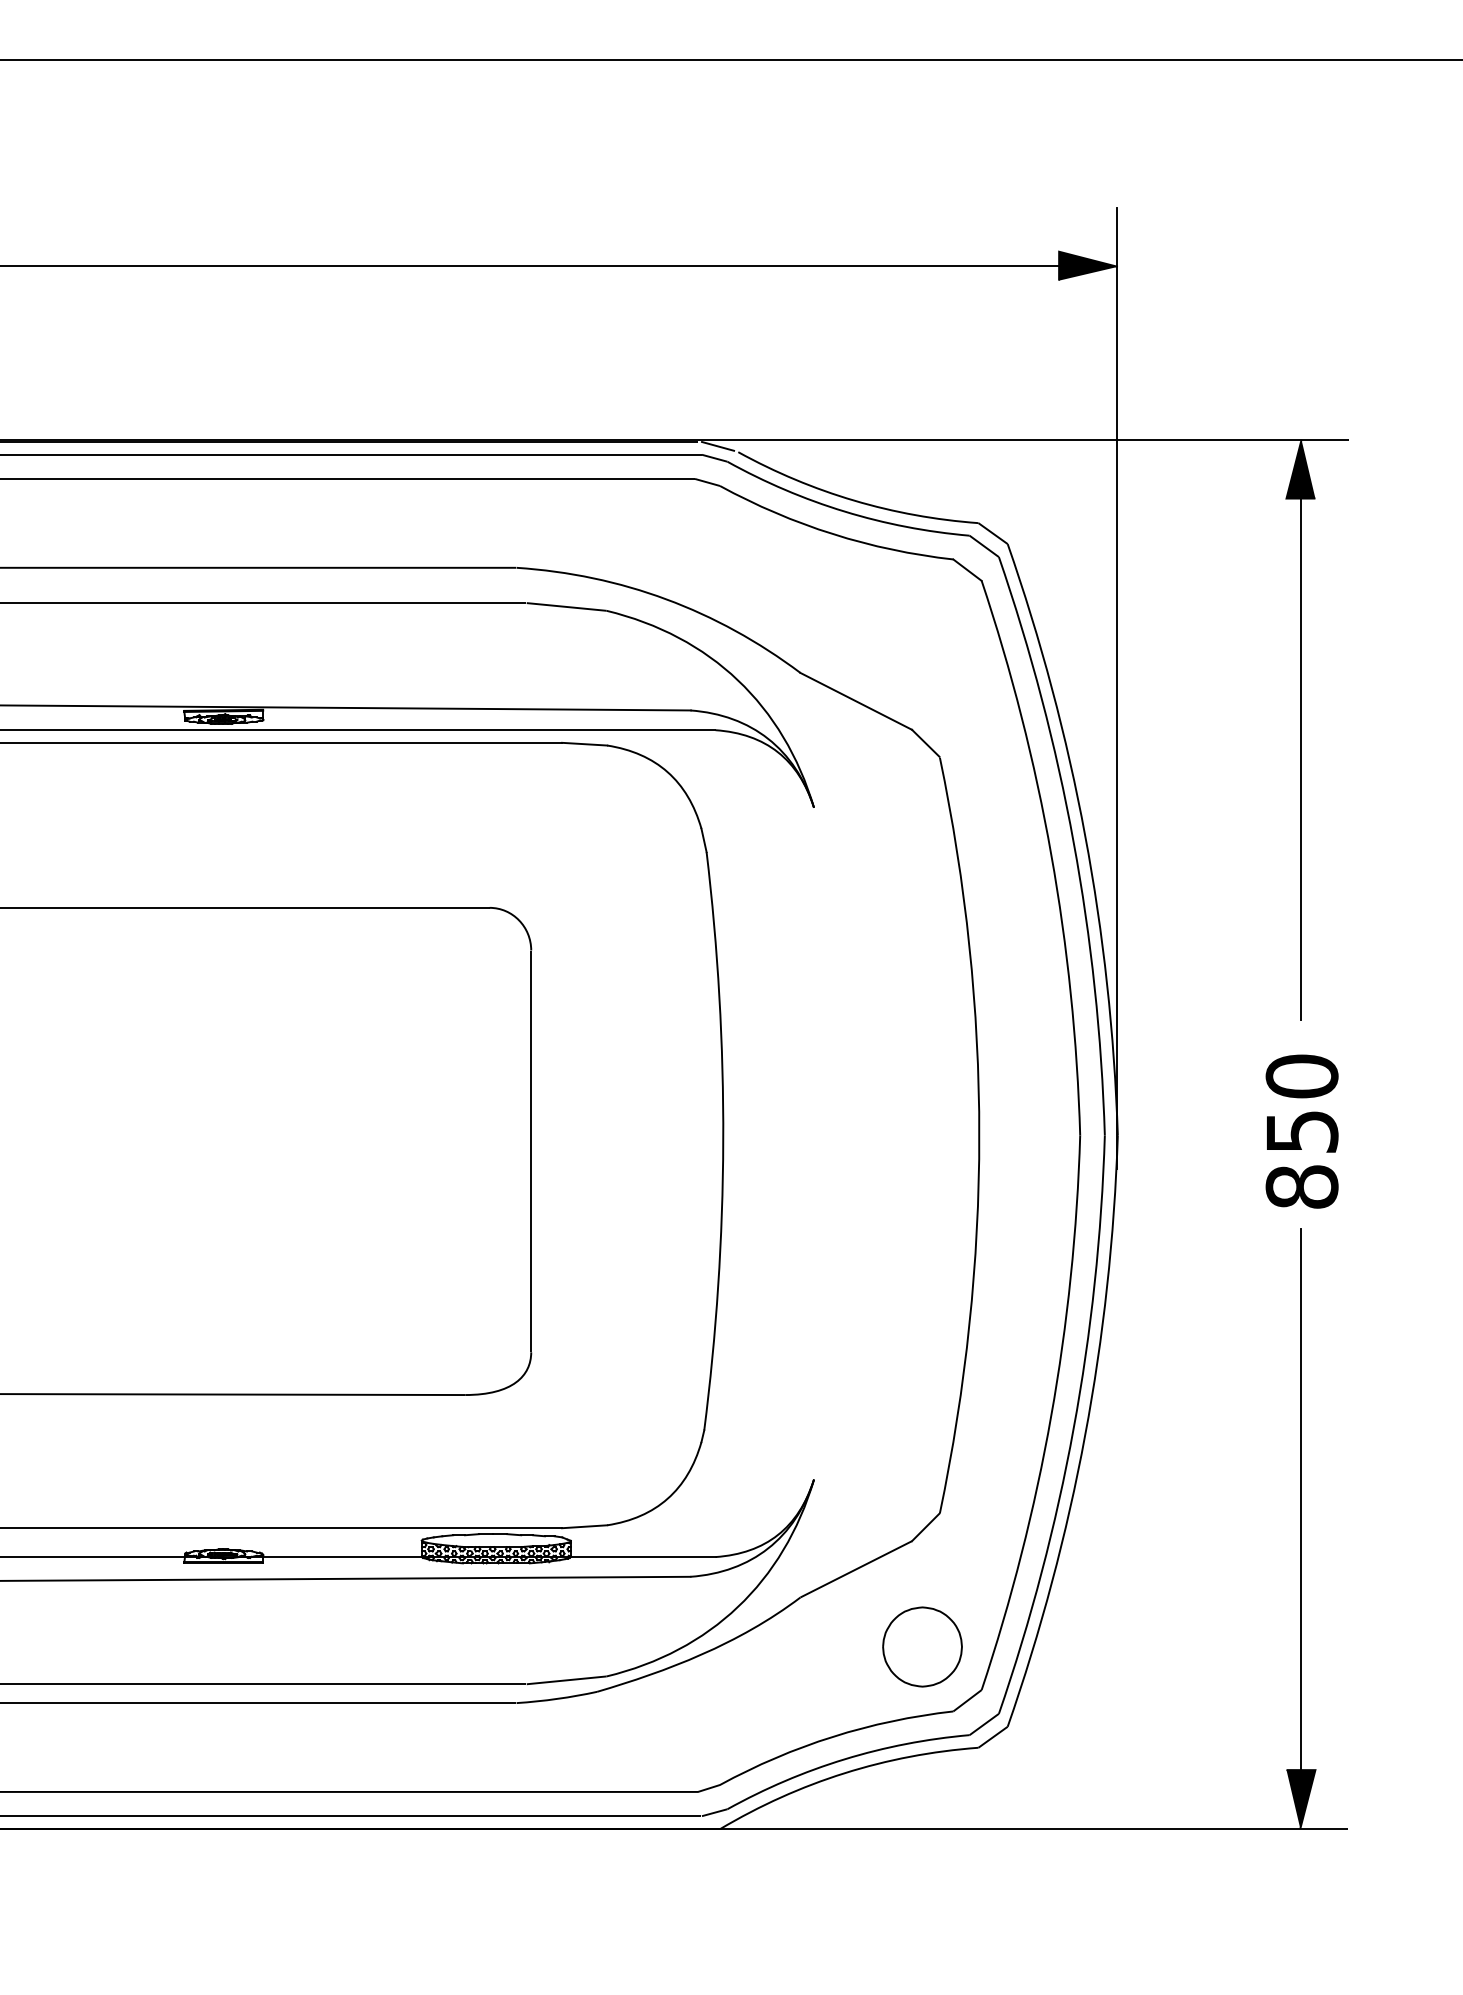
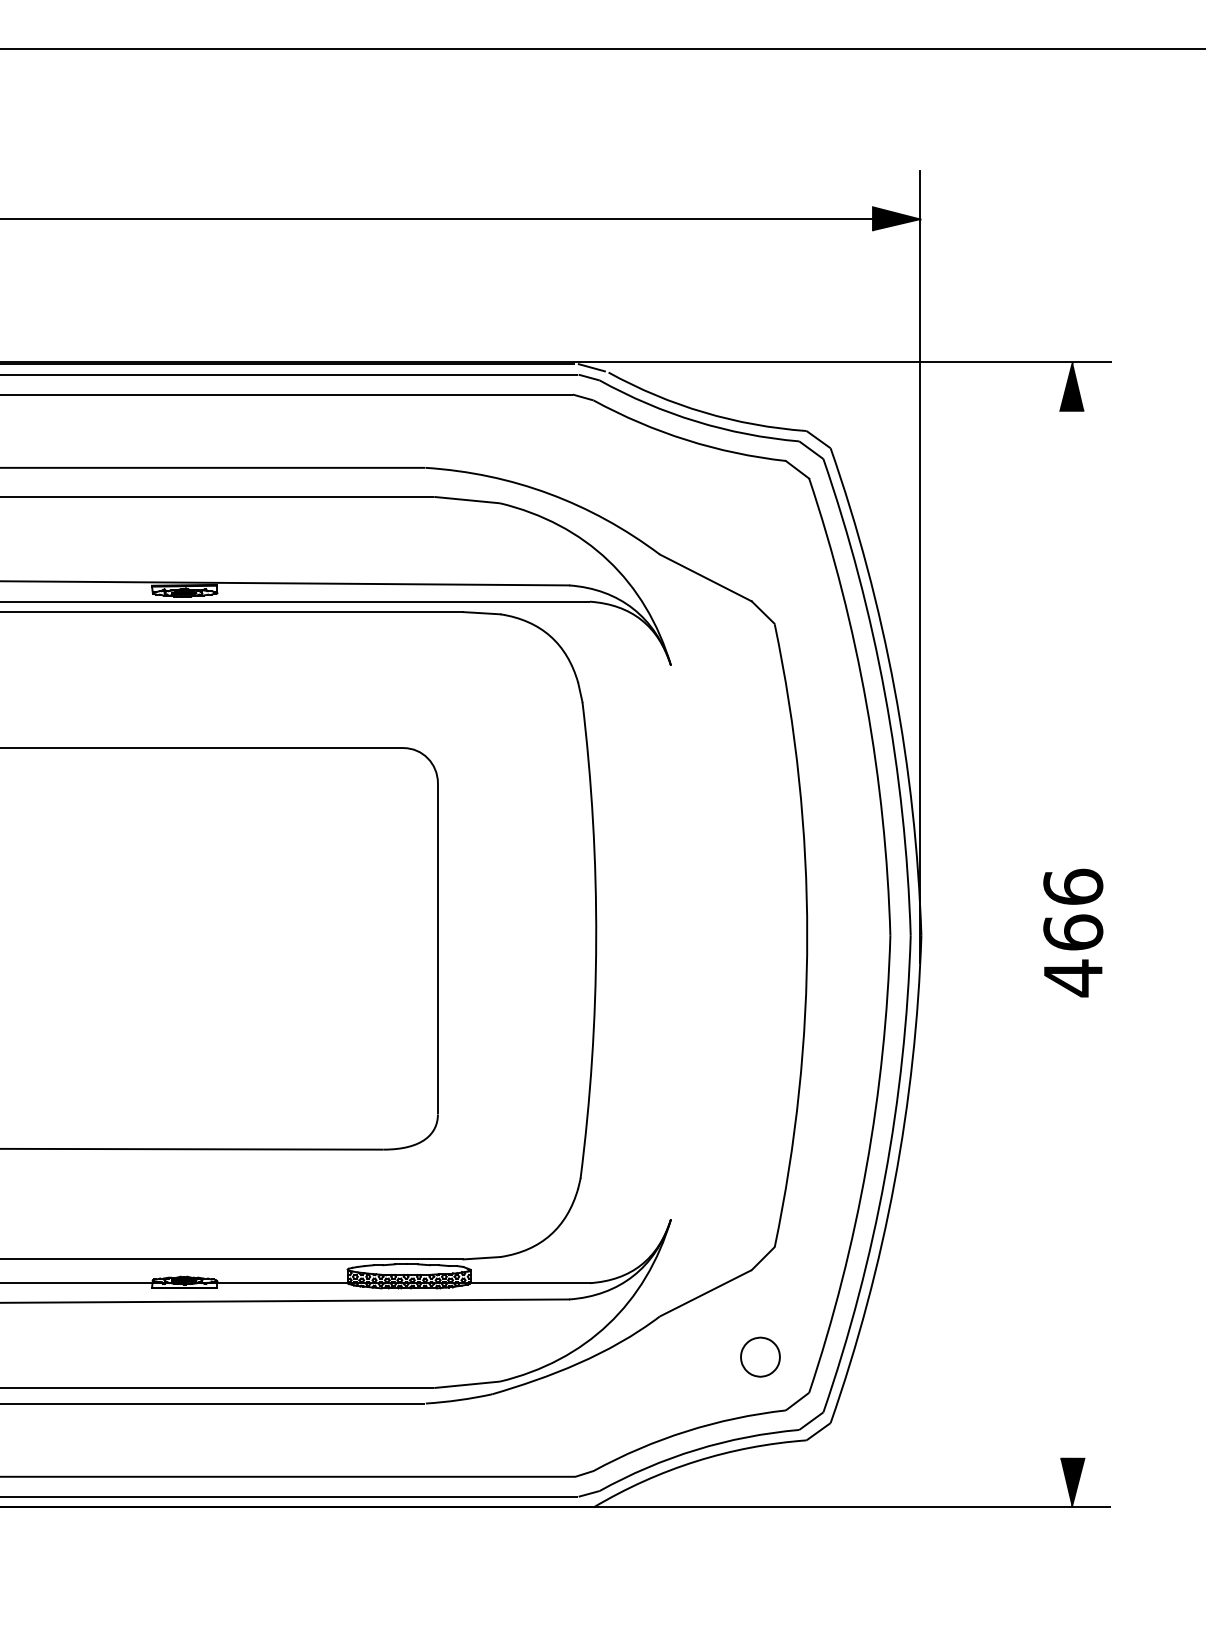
line: (1301, 754) -> (1072, 621), removed
text: (1302, 1131) -> (1073, 932), 850 -> 466
line: (1301, 1504) -> (1072, 1239), removed
part: (922, 1646) -> (760, 1356), size x0.6

